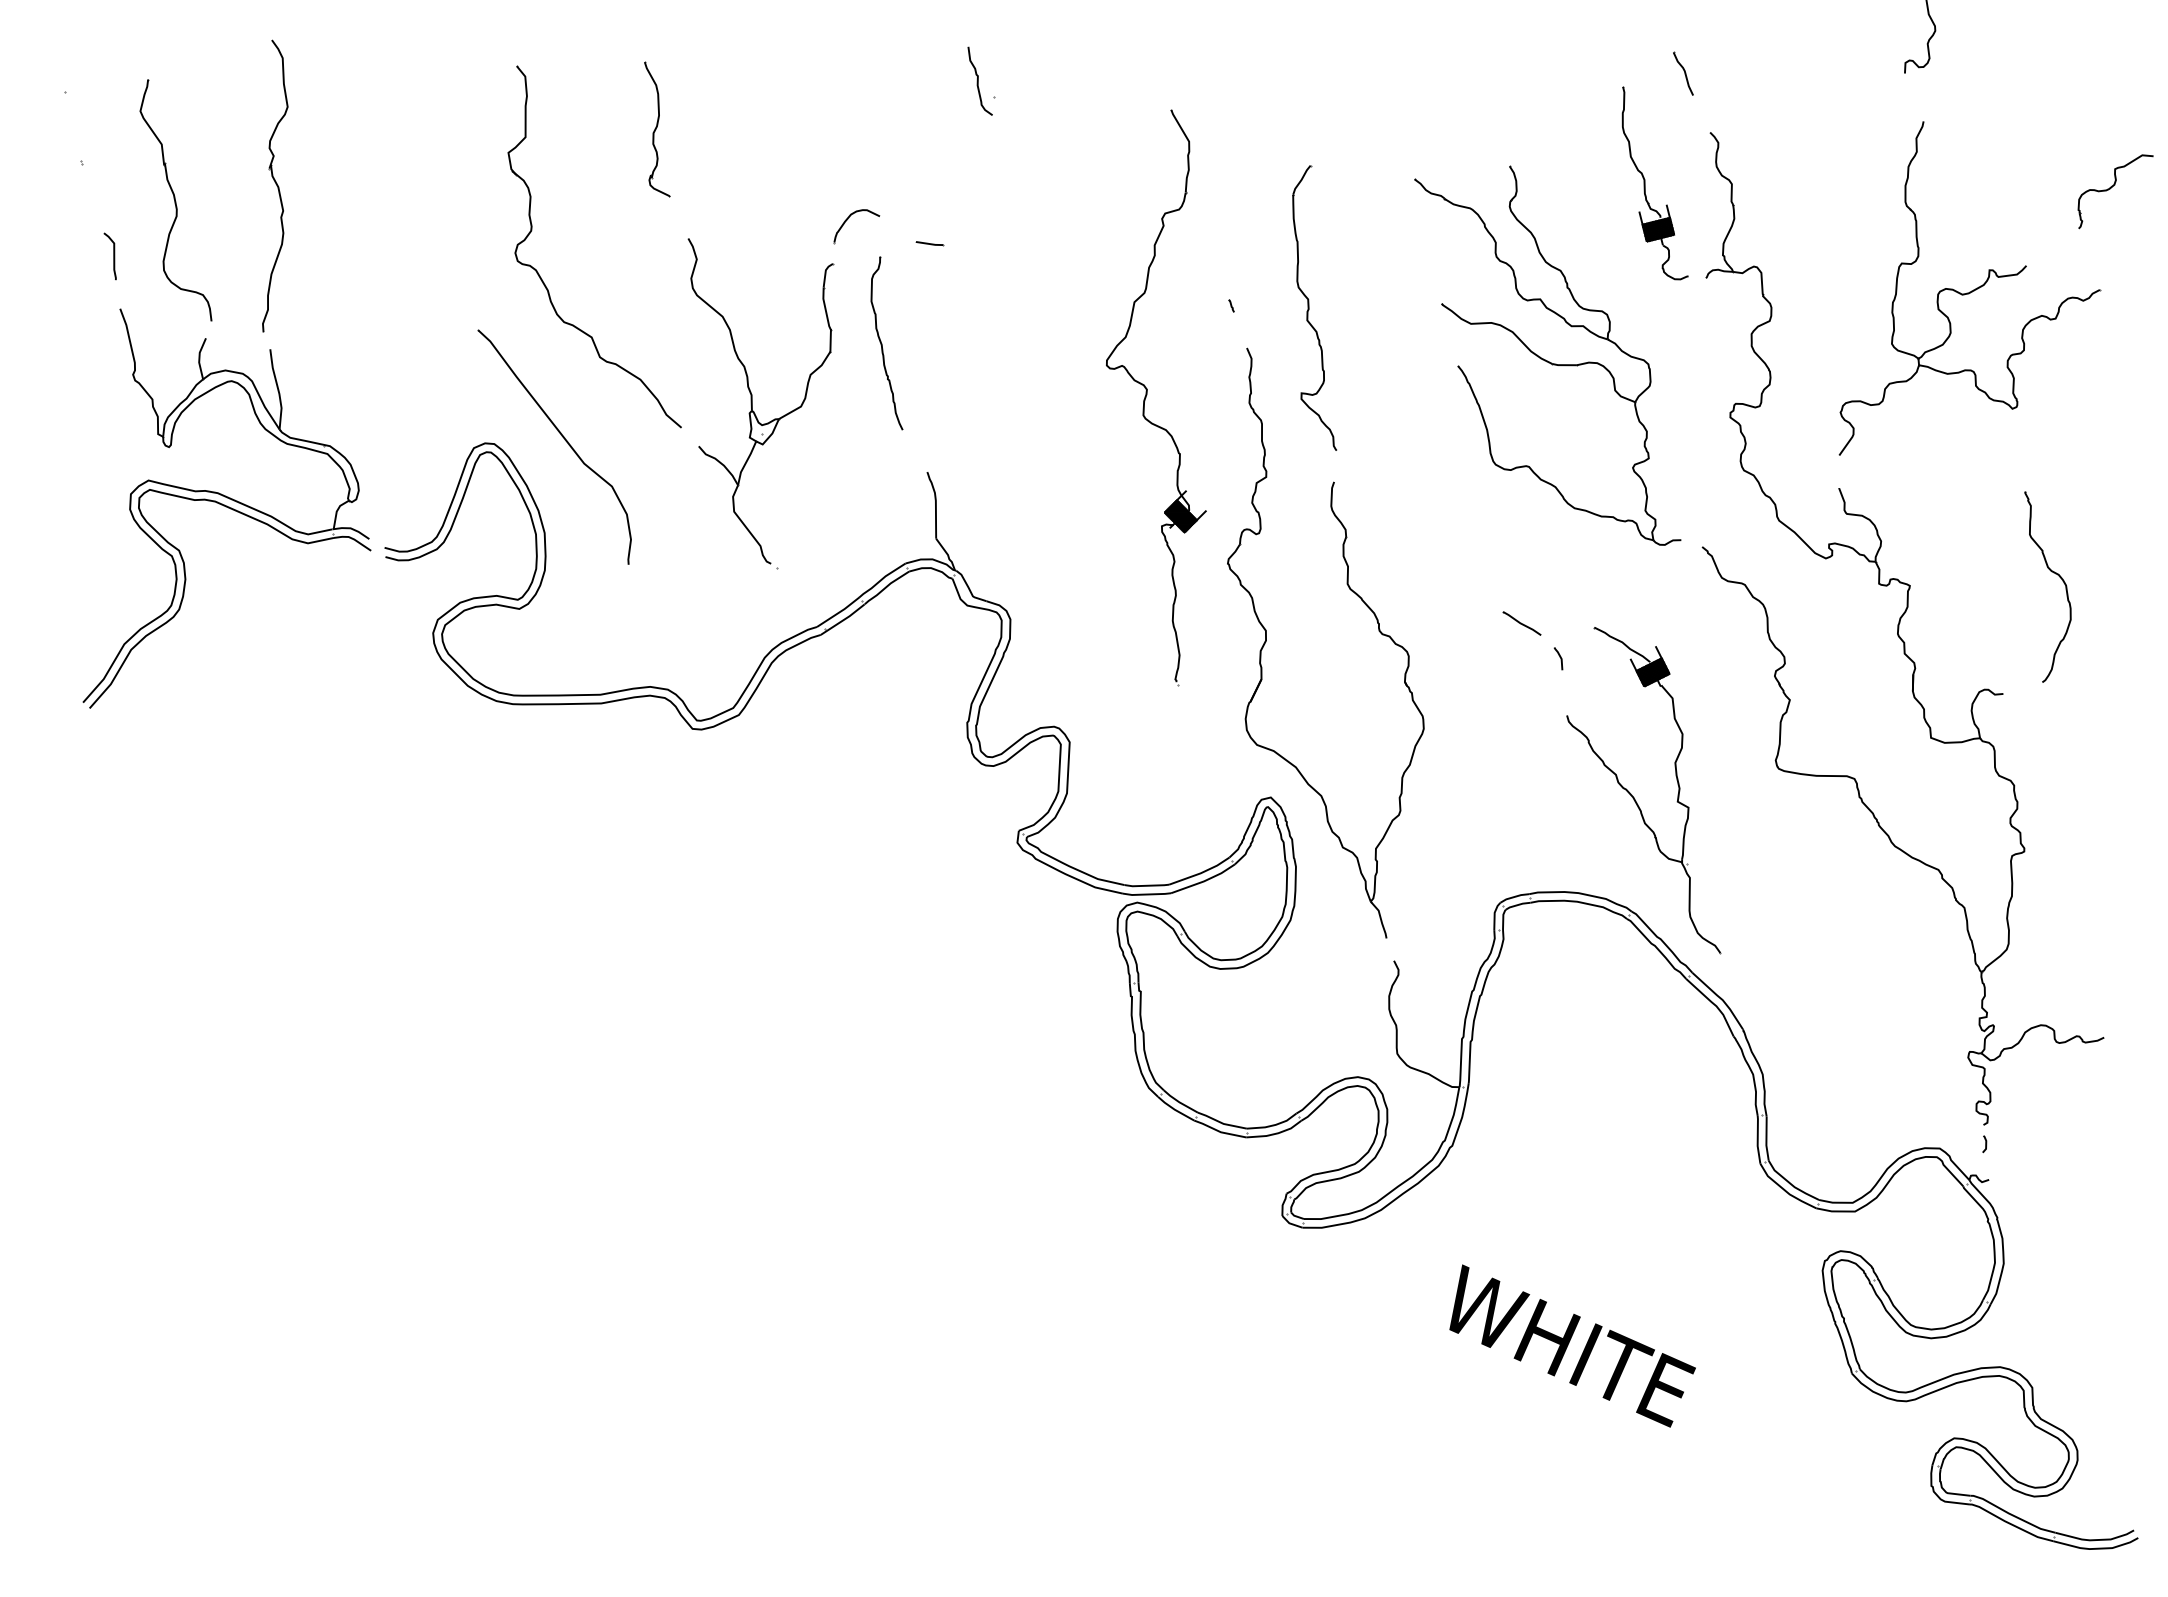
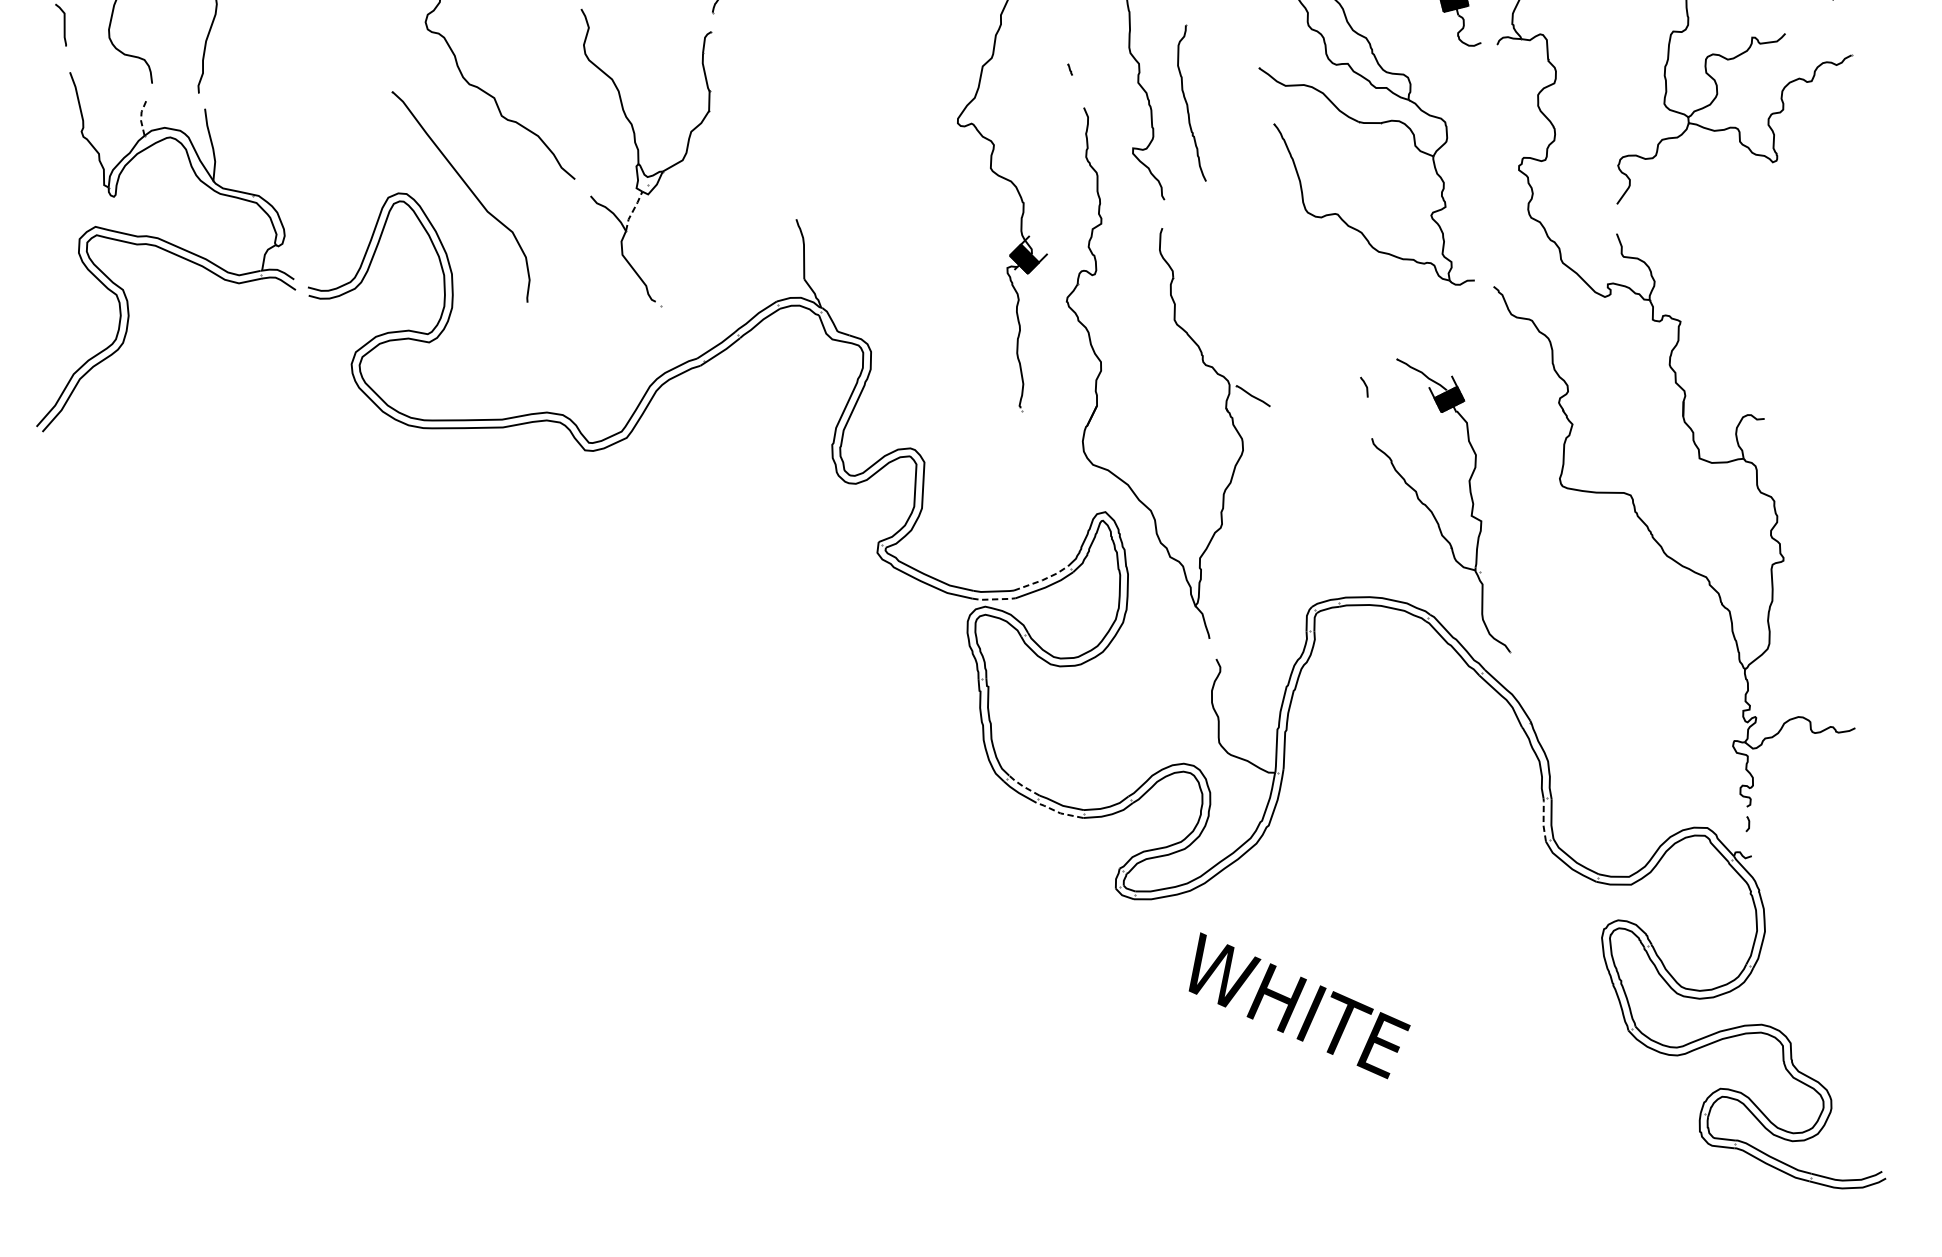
line: (929, 243) -> (798, 13), removed
part: (886, 343) -> (1191, 103), moved
line: (199, 358) -> (141, 117), solid -> dashed
line: (745, 462) -> (632, 210), solid -> dashed
part: (2053, 573) -> (1809, 310), removed
part: (1521, 623) -> (1252, 396), moved
line: (1200, 873) -> (1042, 580), solid -> dashed
line: (1147, 894) -> (994, 599), solid -> dashed
line: (1179, 1102) -> (1023, 786), solid -> dashed
line: (1218, 1131) -> (1058, 812), solid -> dashed
line: (1757, 1139) -> (1543, 819), solid -> dashed
text: (1572, 1345) -> (1299, 1005), moved

